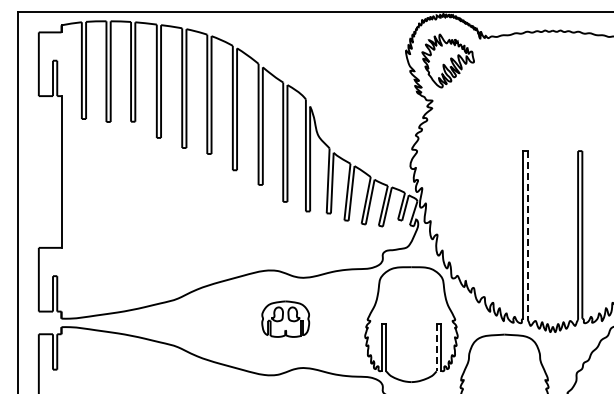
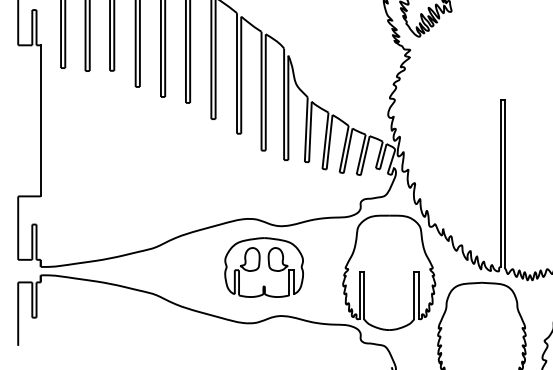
line: (527, 236) -> (504, 185), dashed -> solid
part: (285, 318) -> (263, 266), size x1.67
line: (436, 347) -> (414, 295), dashed -> solid

